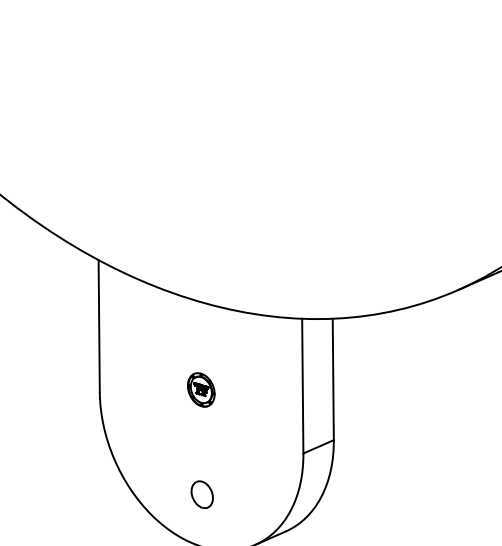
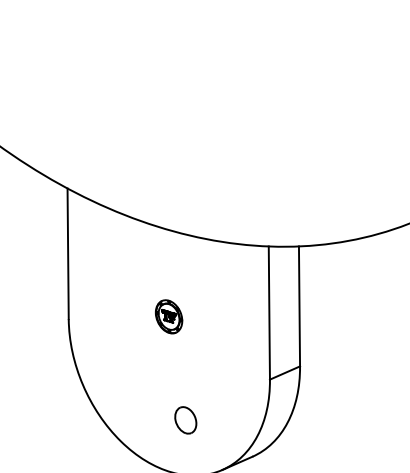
part: (201, 494) -> (185, 420), moved

